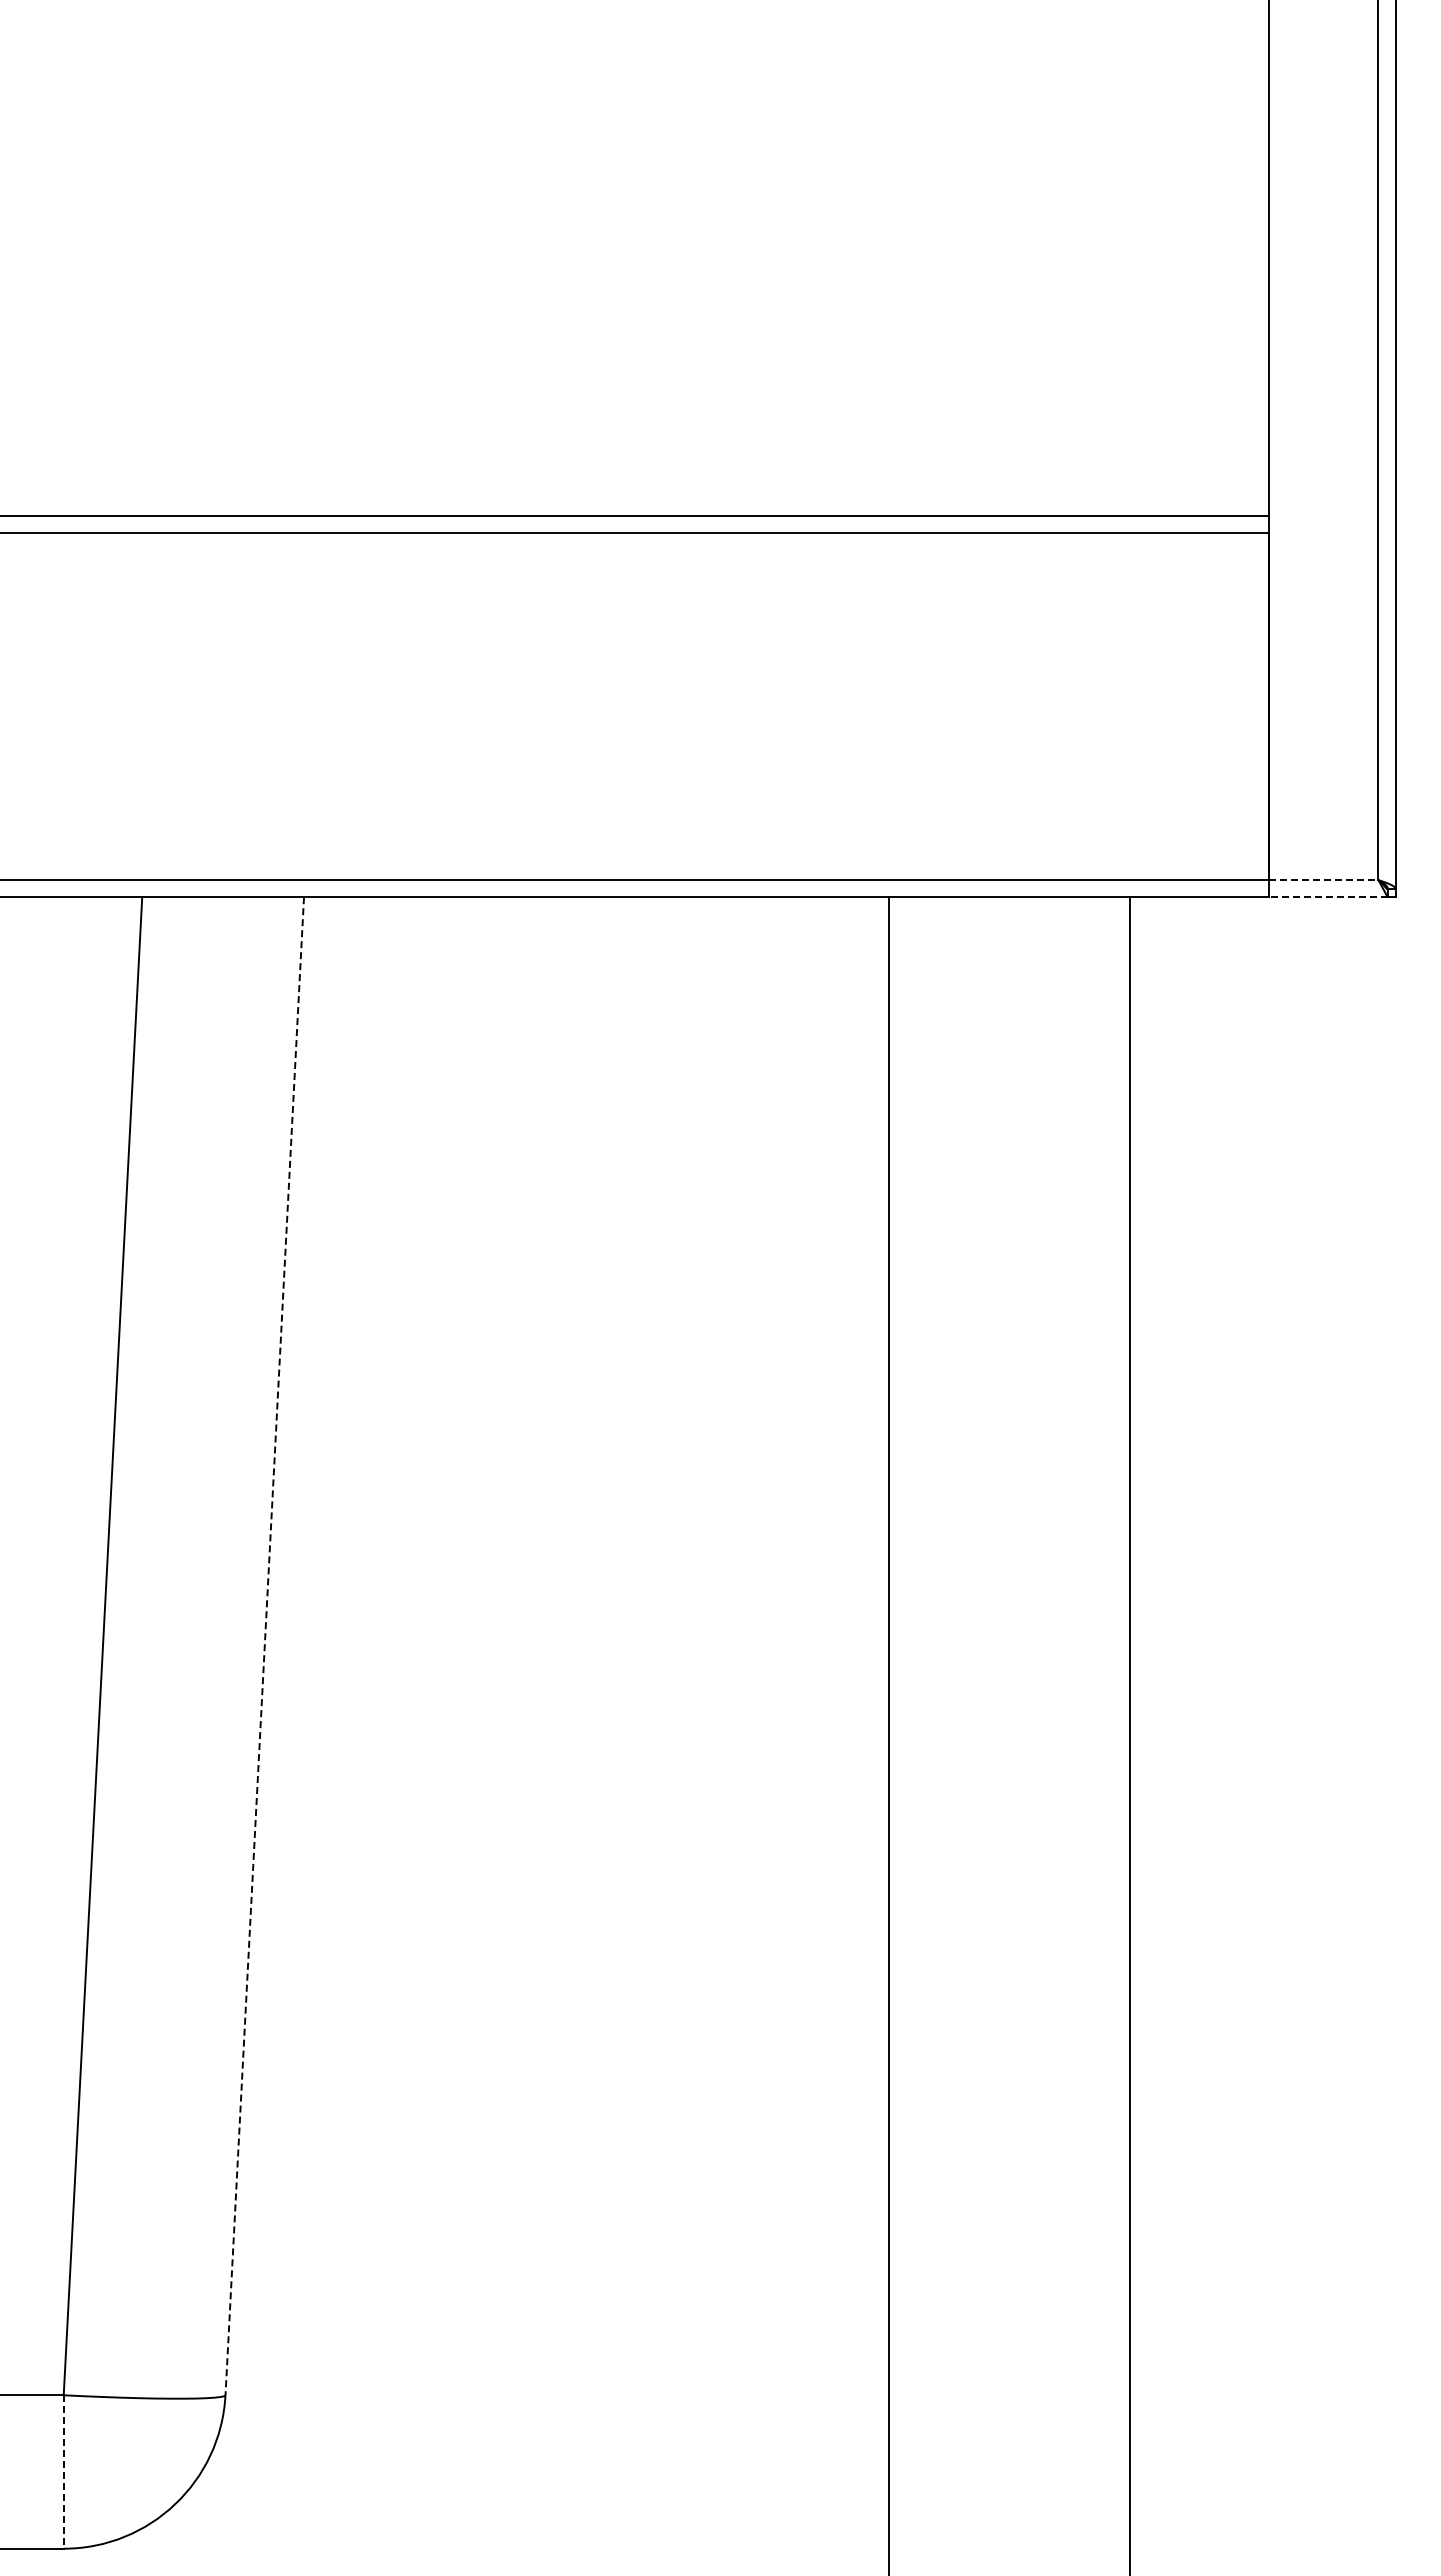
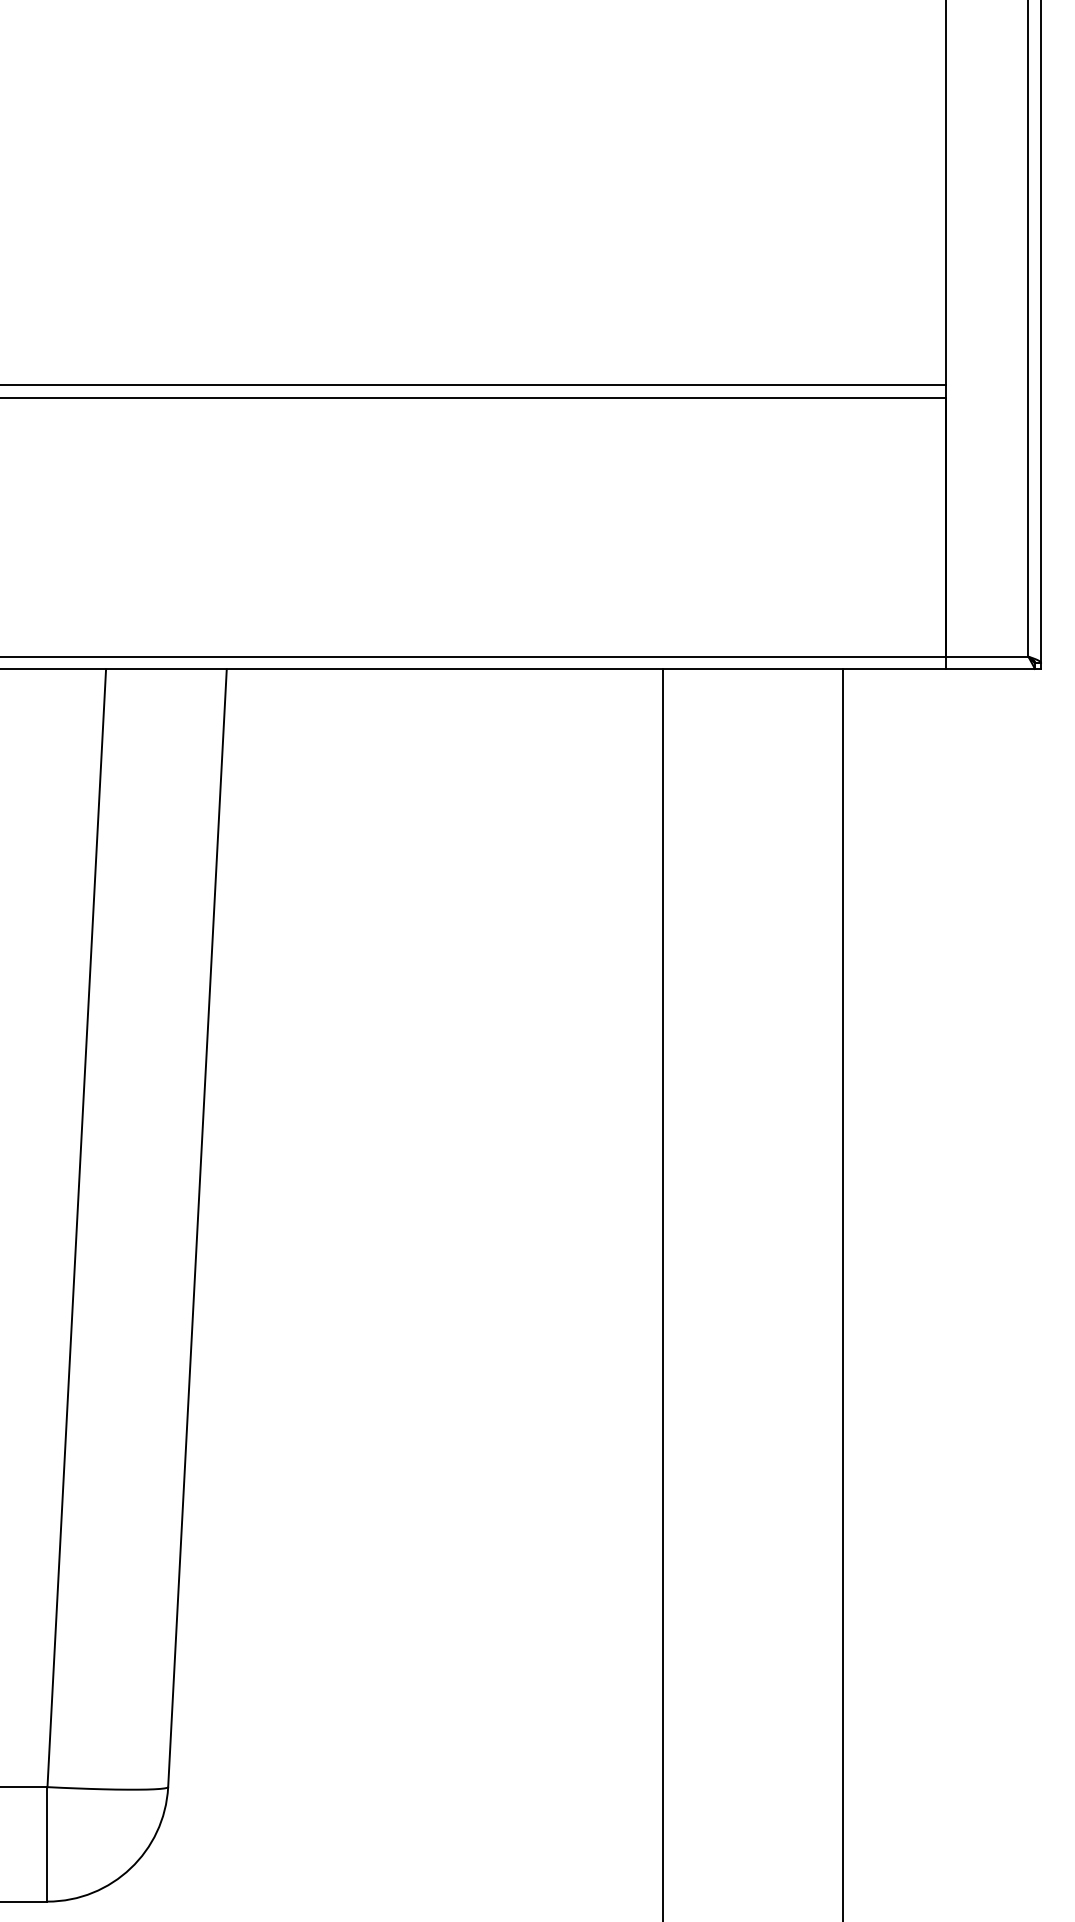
line: (1323, 880) -> (987, 656), dashed -> solid
line: (1327, 897) -> (990, 669), dashed -> solid
line: (264, 1646) -> (197, 1228), dashed -> solid
line: (63, 2471) -> (47, 1844), dashed -> solid

